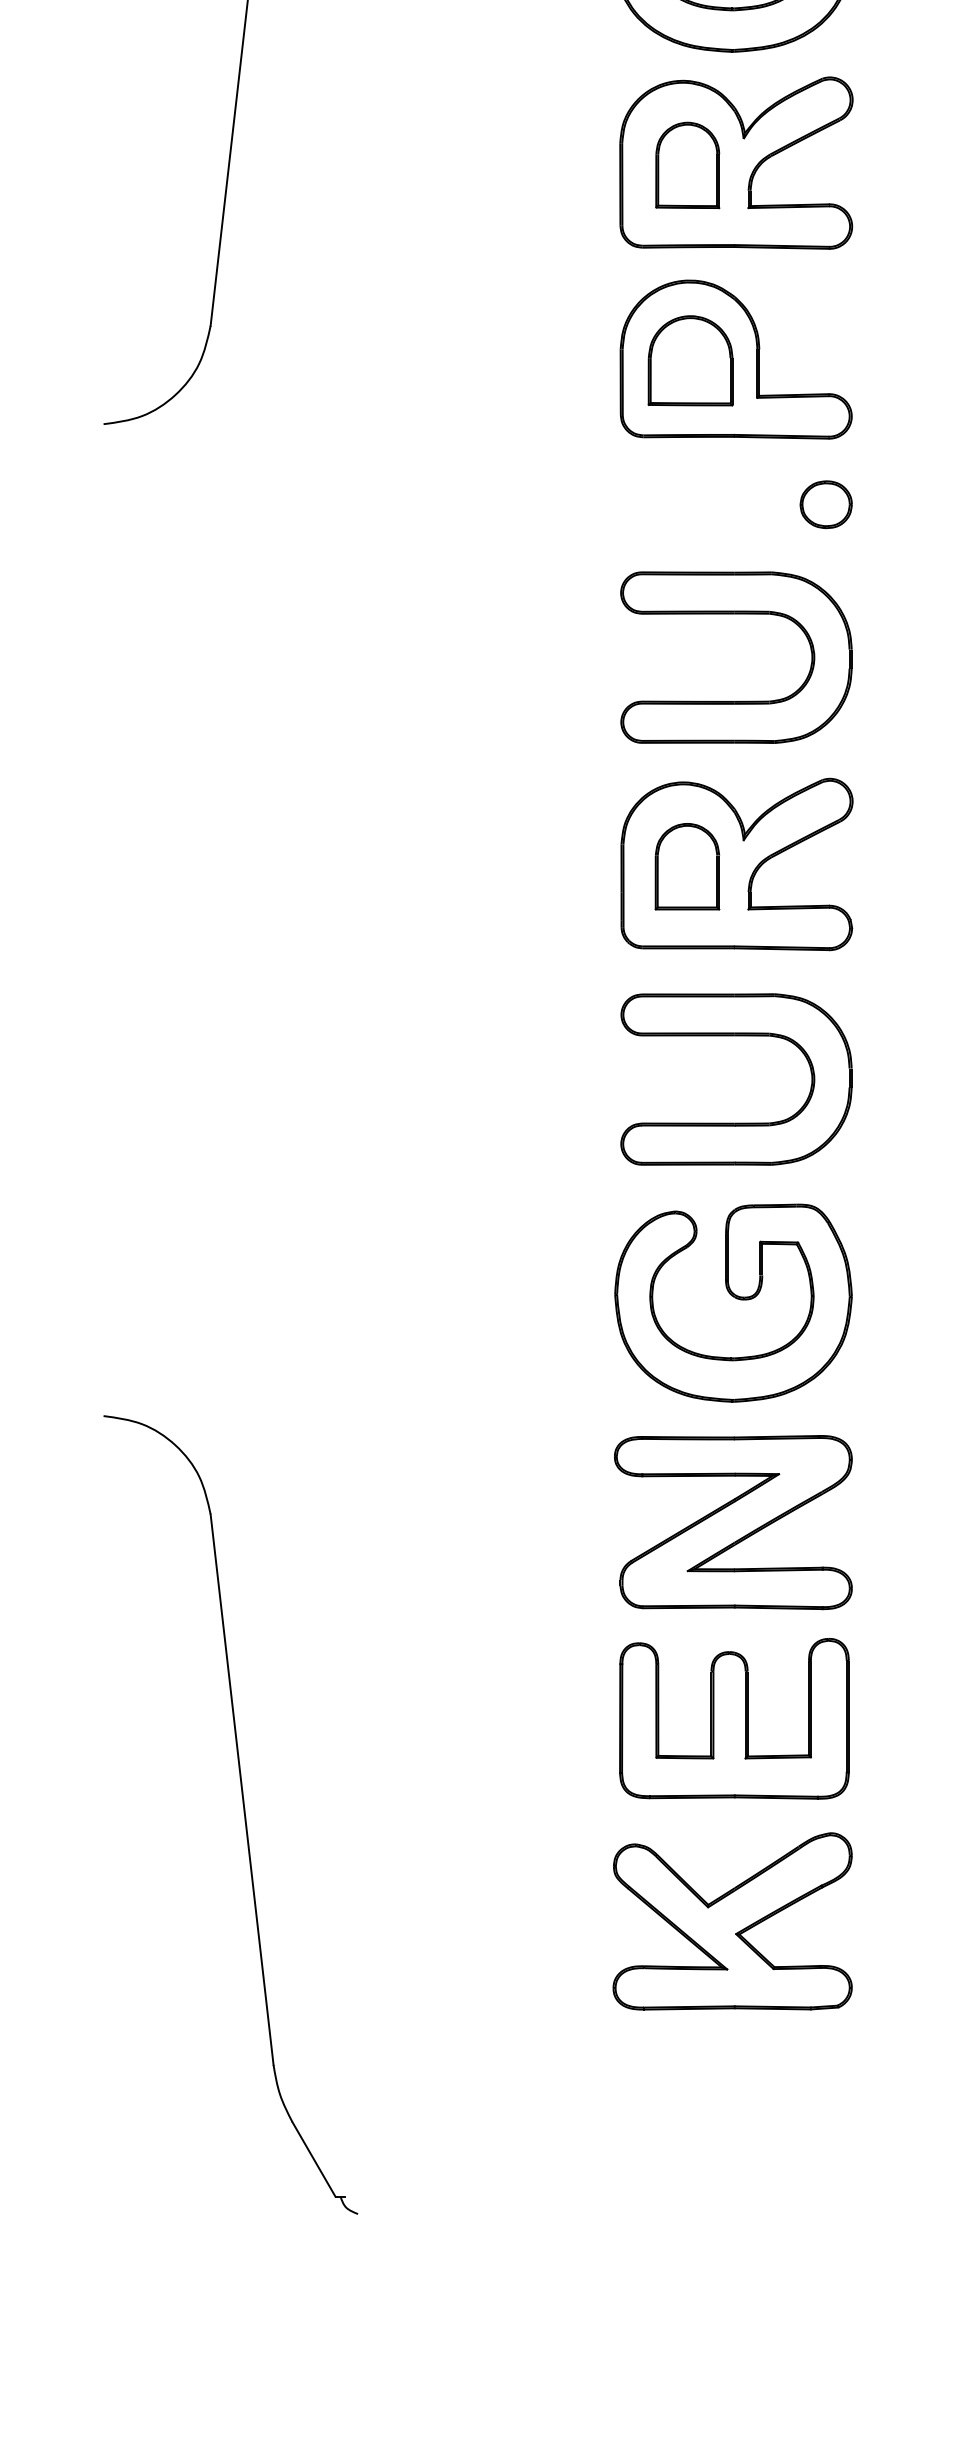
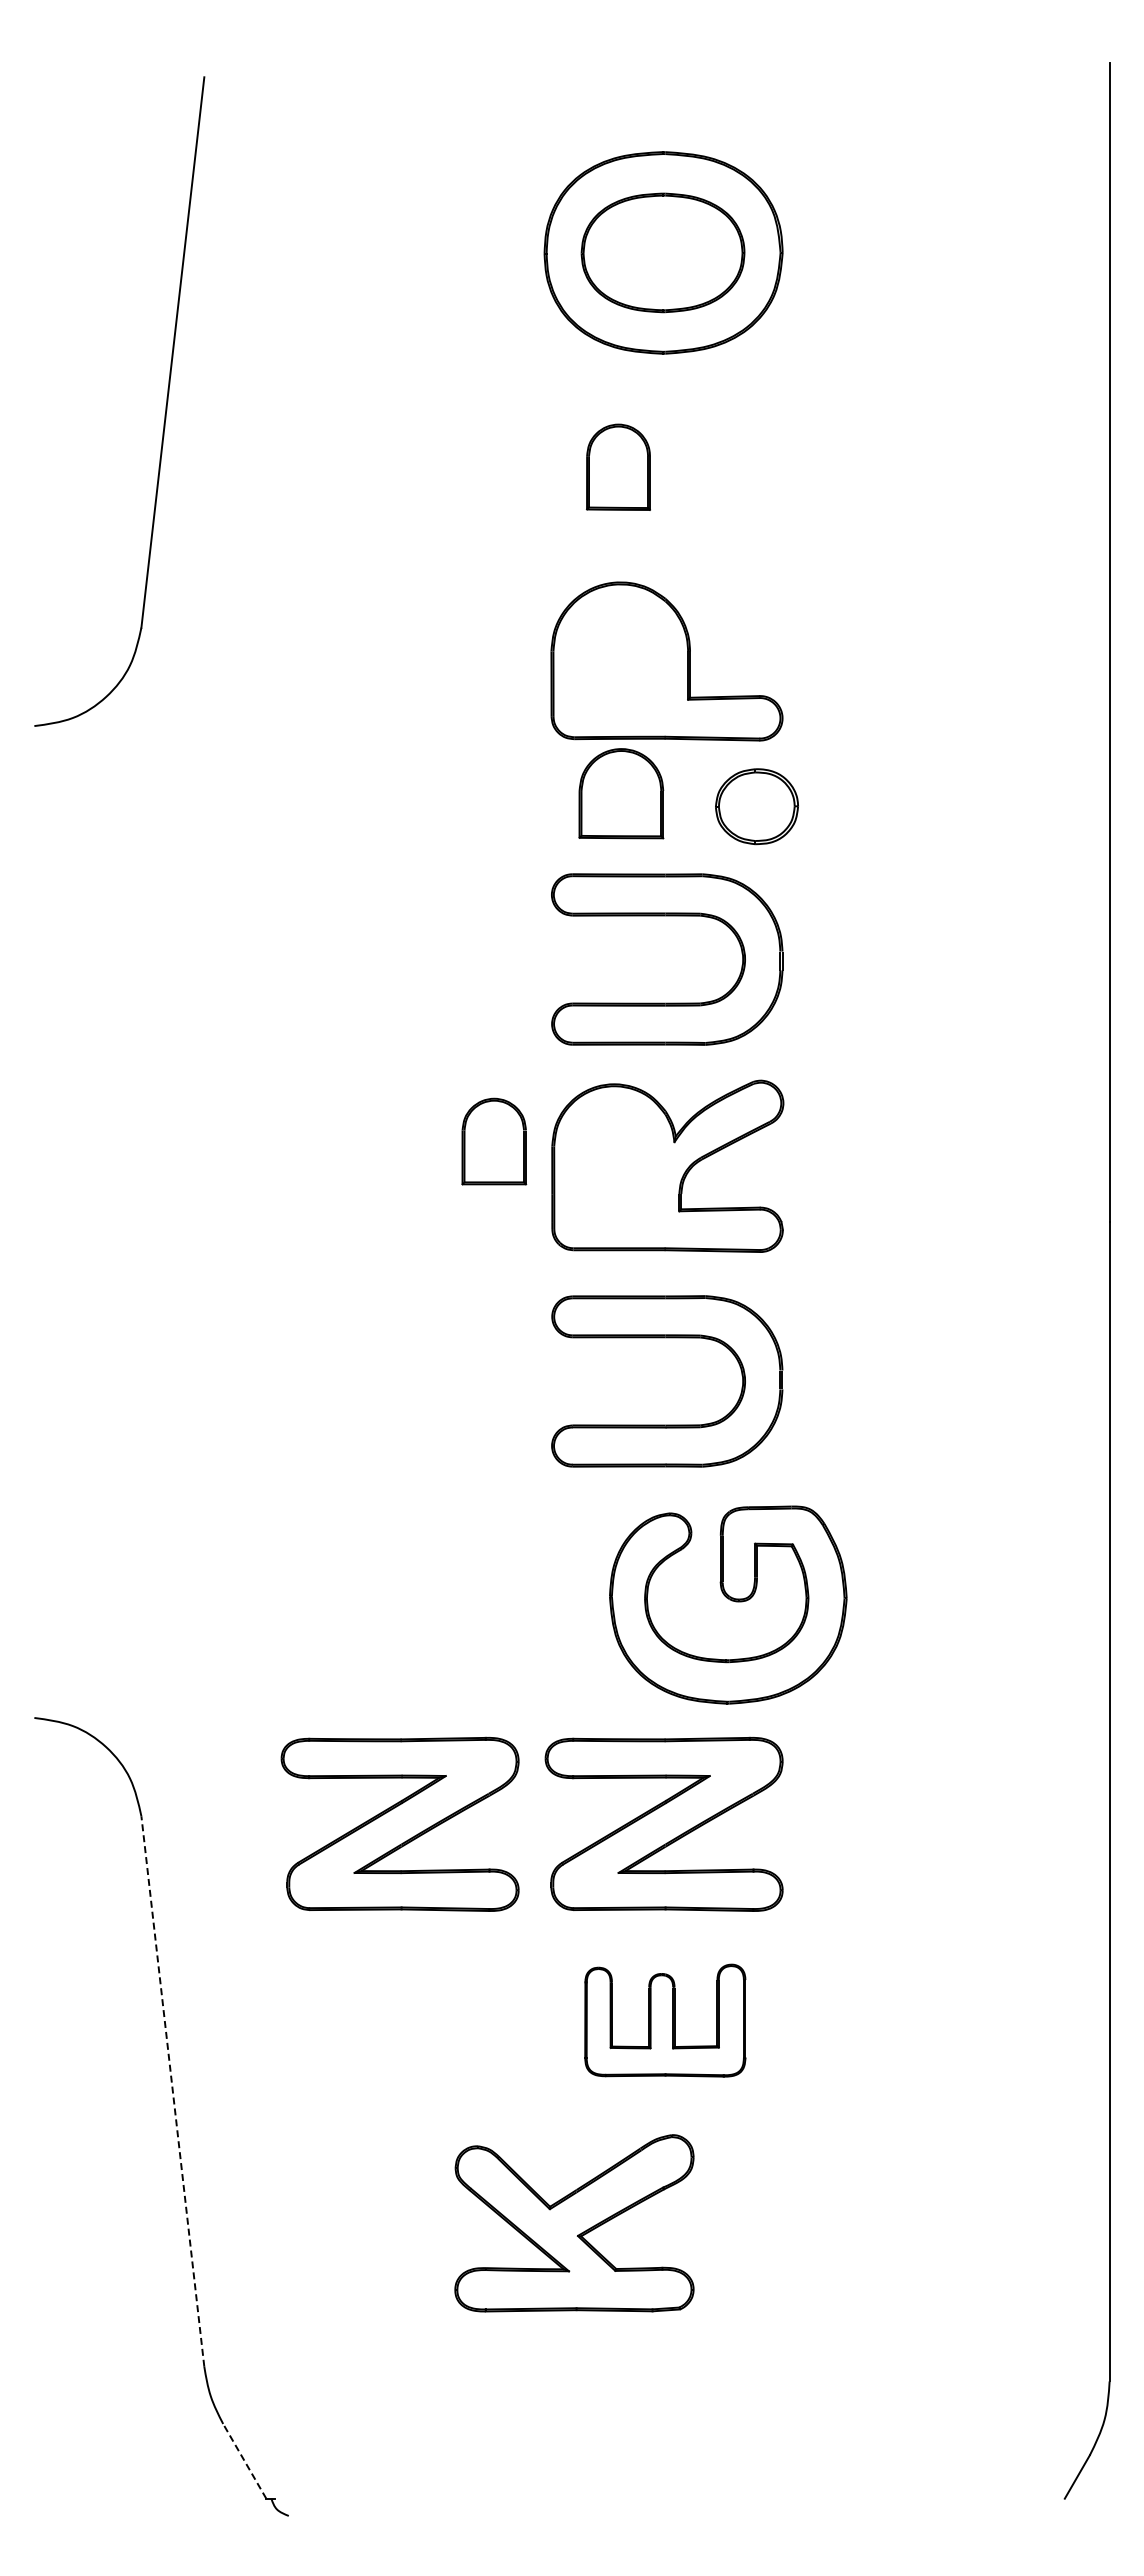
part: (736, 162) -> (667, 464), removed
part: (690, 360) -> (621, 793), moved
part: (825, 504) -> (756, 806), size x1.6
part: (687, 866) -> (494, 1141), moved
part: (733, 1302) -> (728, 1604), moved
part: (468, 1521) -> (399, 1823), added
part: (734, 1718) -> (665, 2020), size x0.7
line: (241, 1789) -> (172, 2091), solid -> dashed
part: (732, 1921) -> (574, 2223), moved
line: (313, 2158) -> (244, 2460), solid -> dashed

